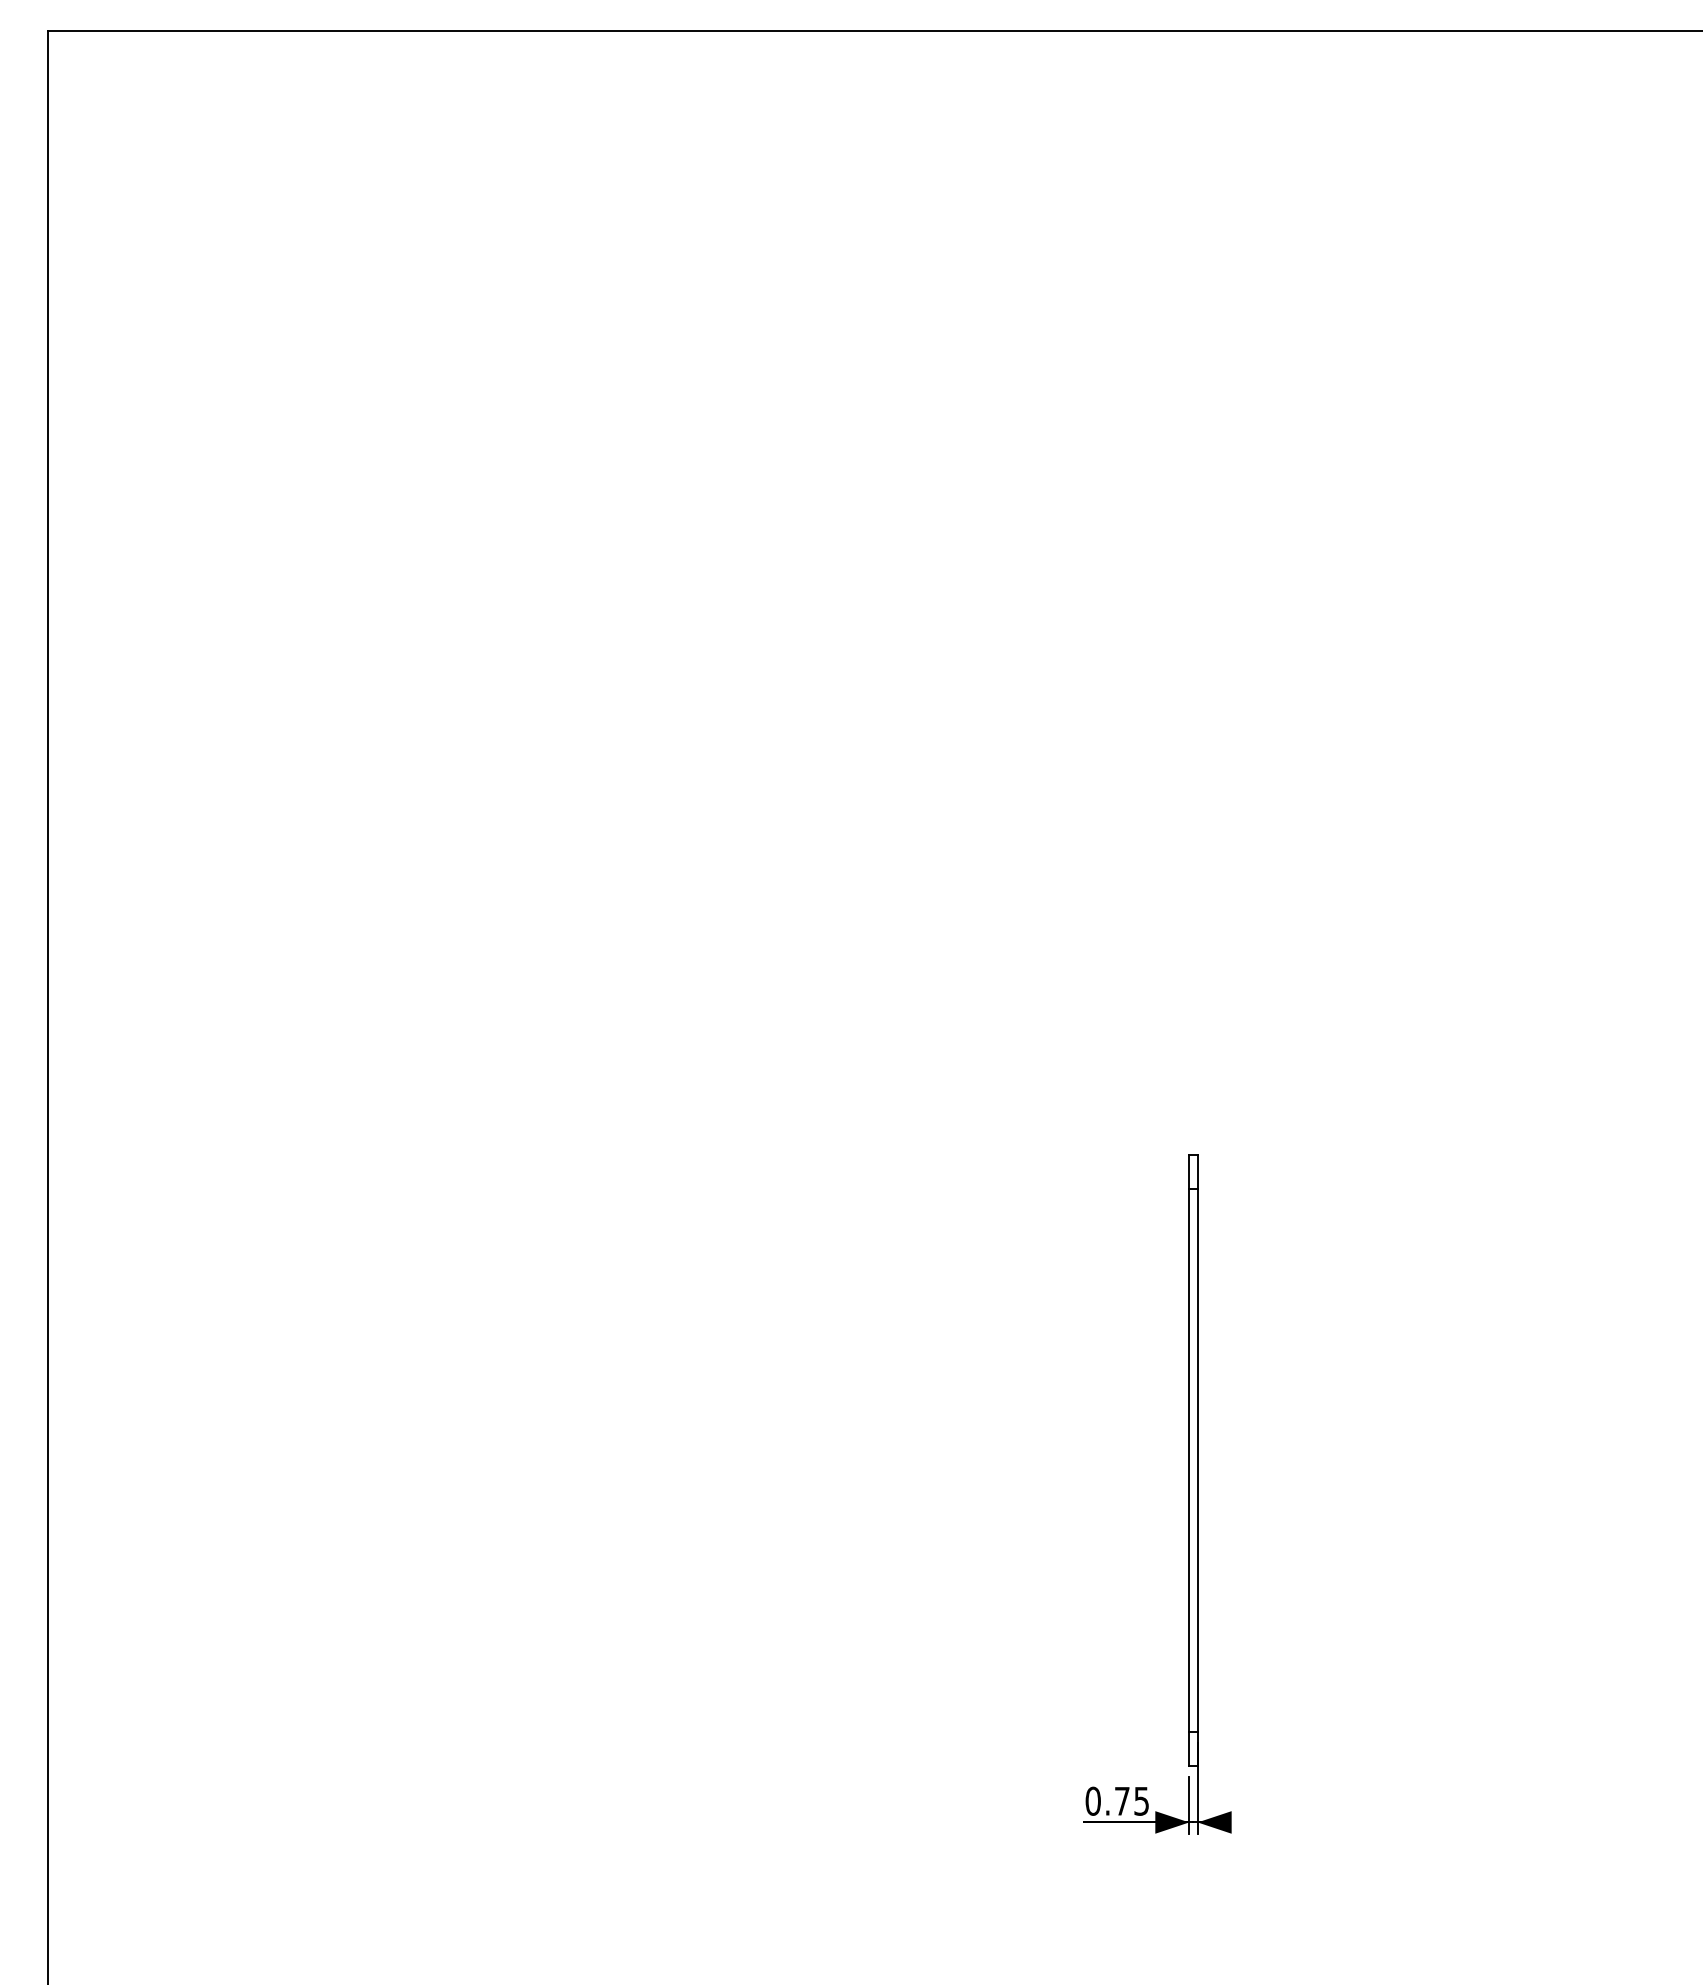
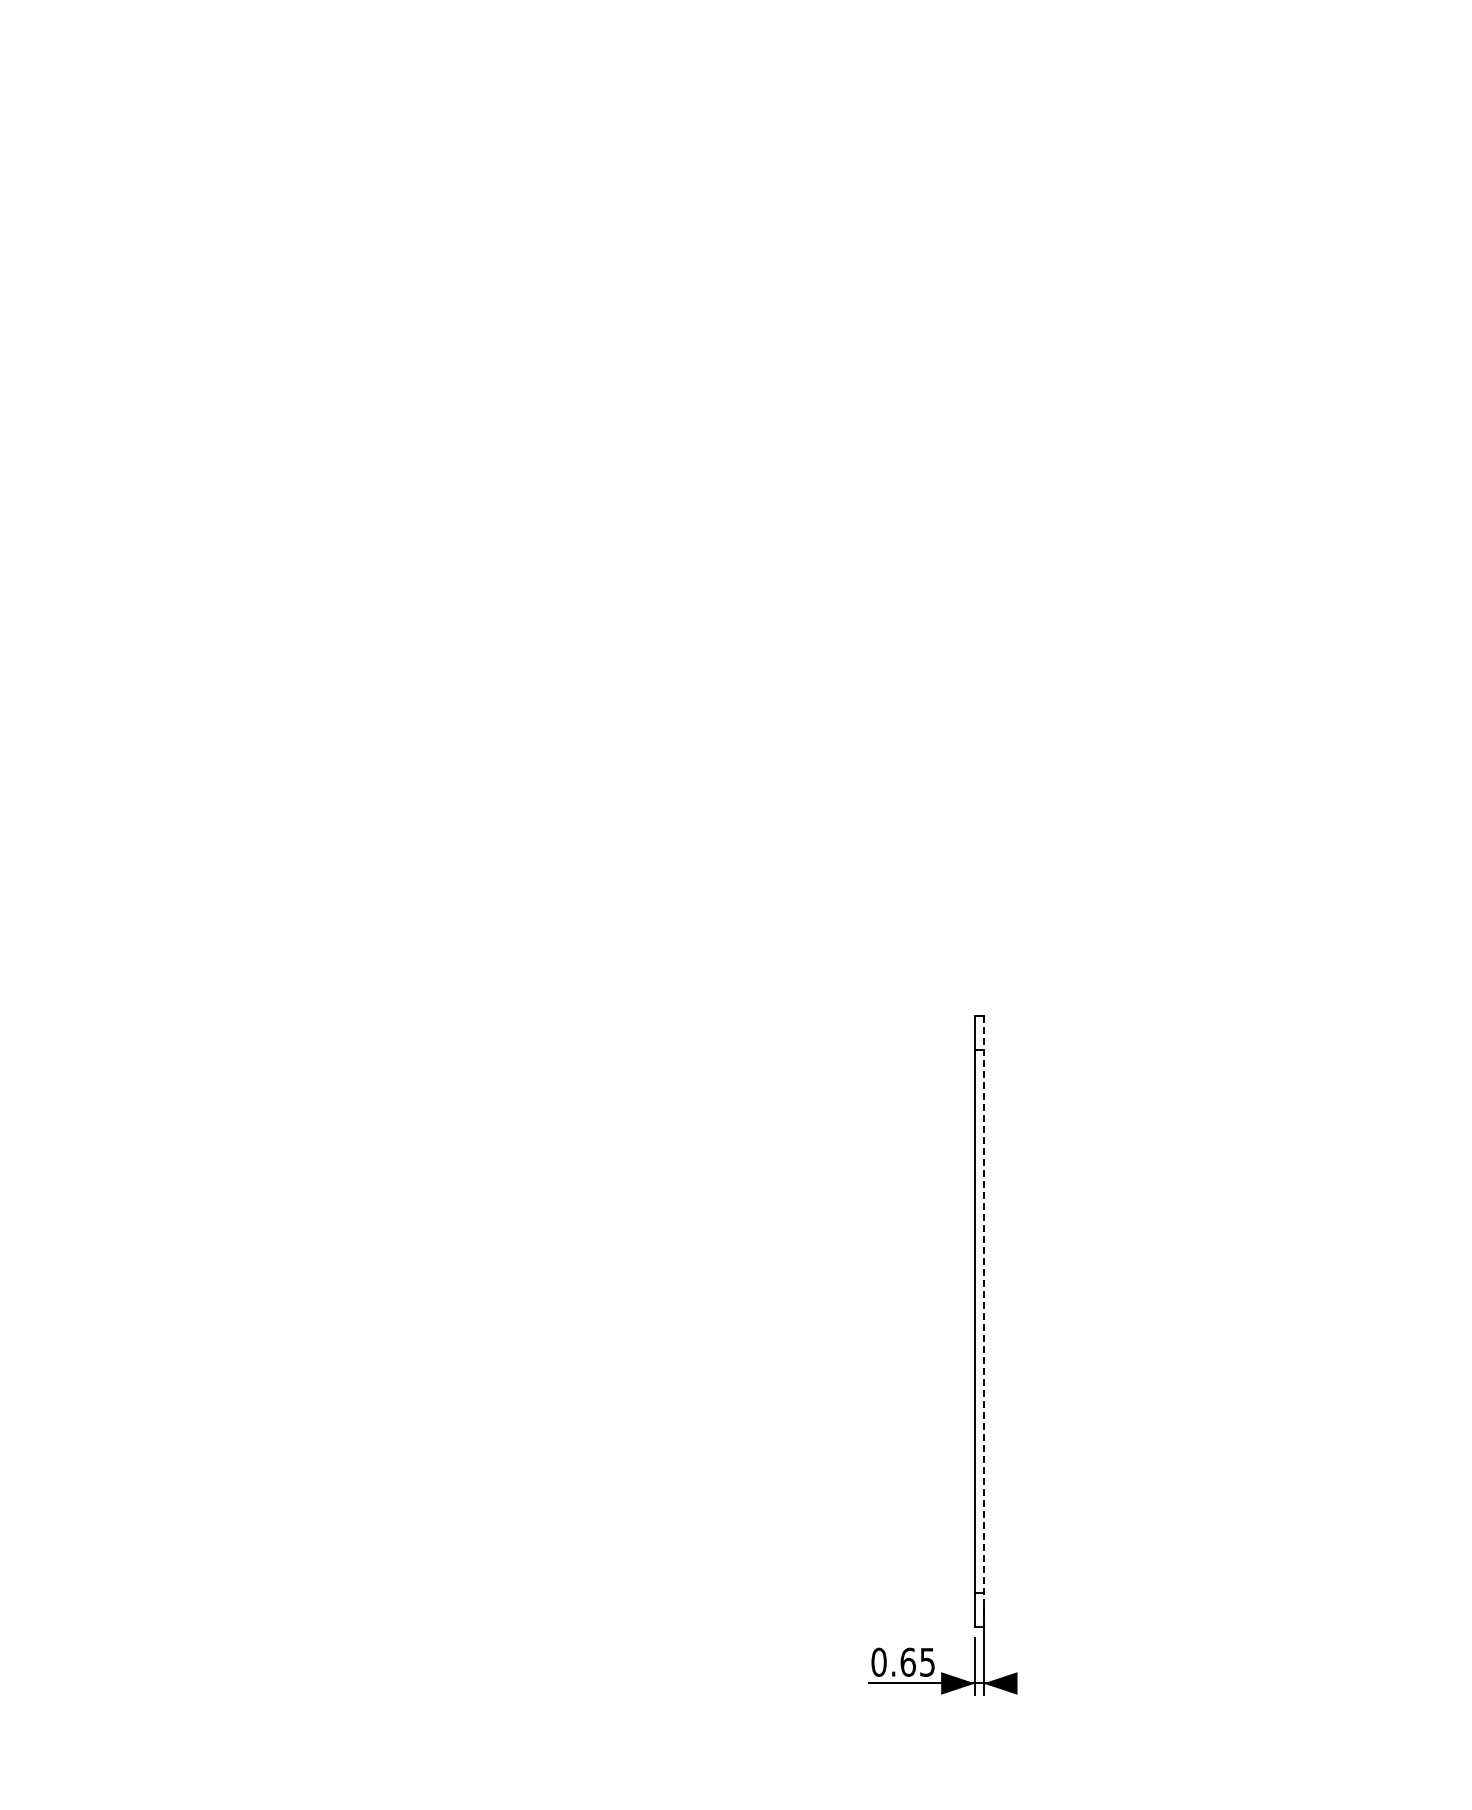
line: (1197, 1461) -> (983, 1322), solid -> dashed
text: (1122, 1800) -> (908, 1661), 0.75 -> 0.65

